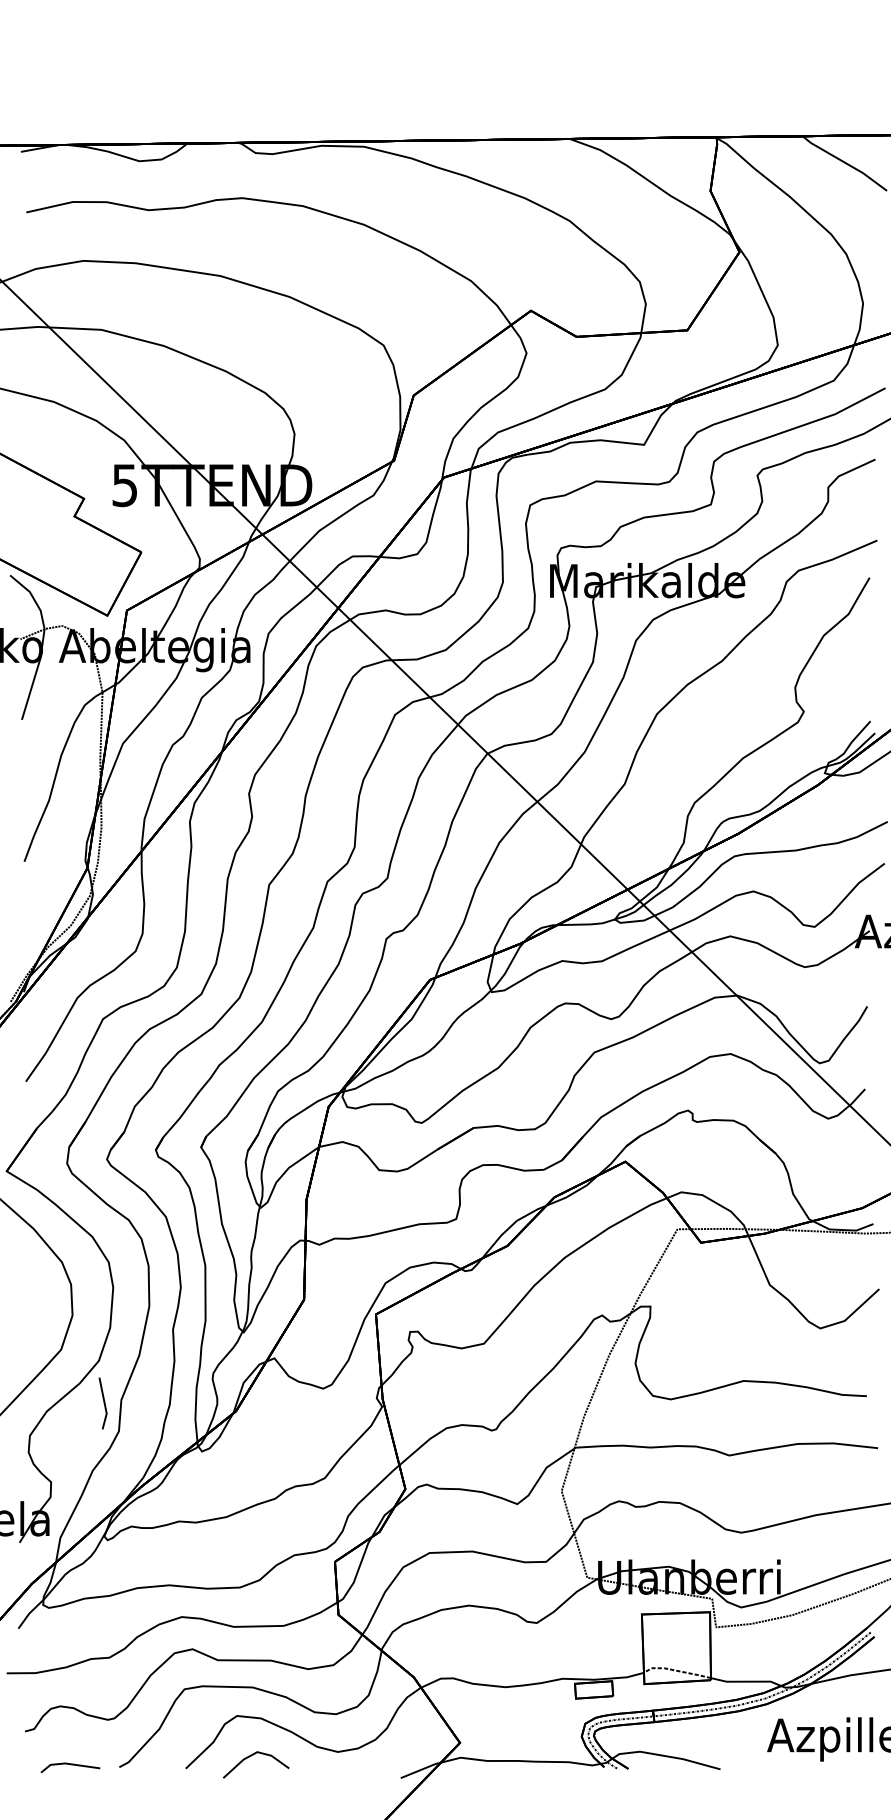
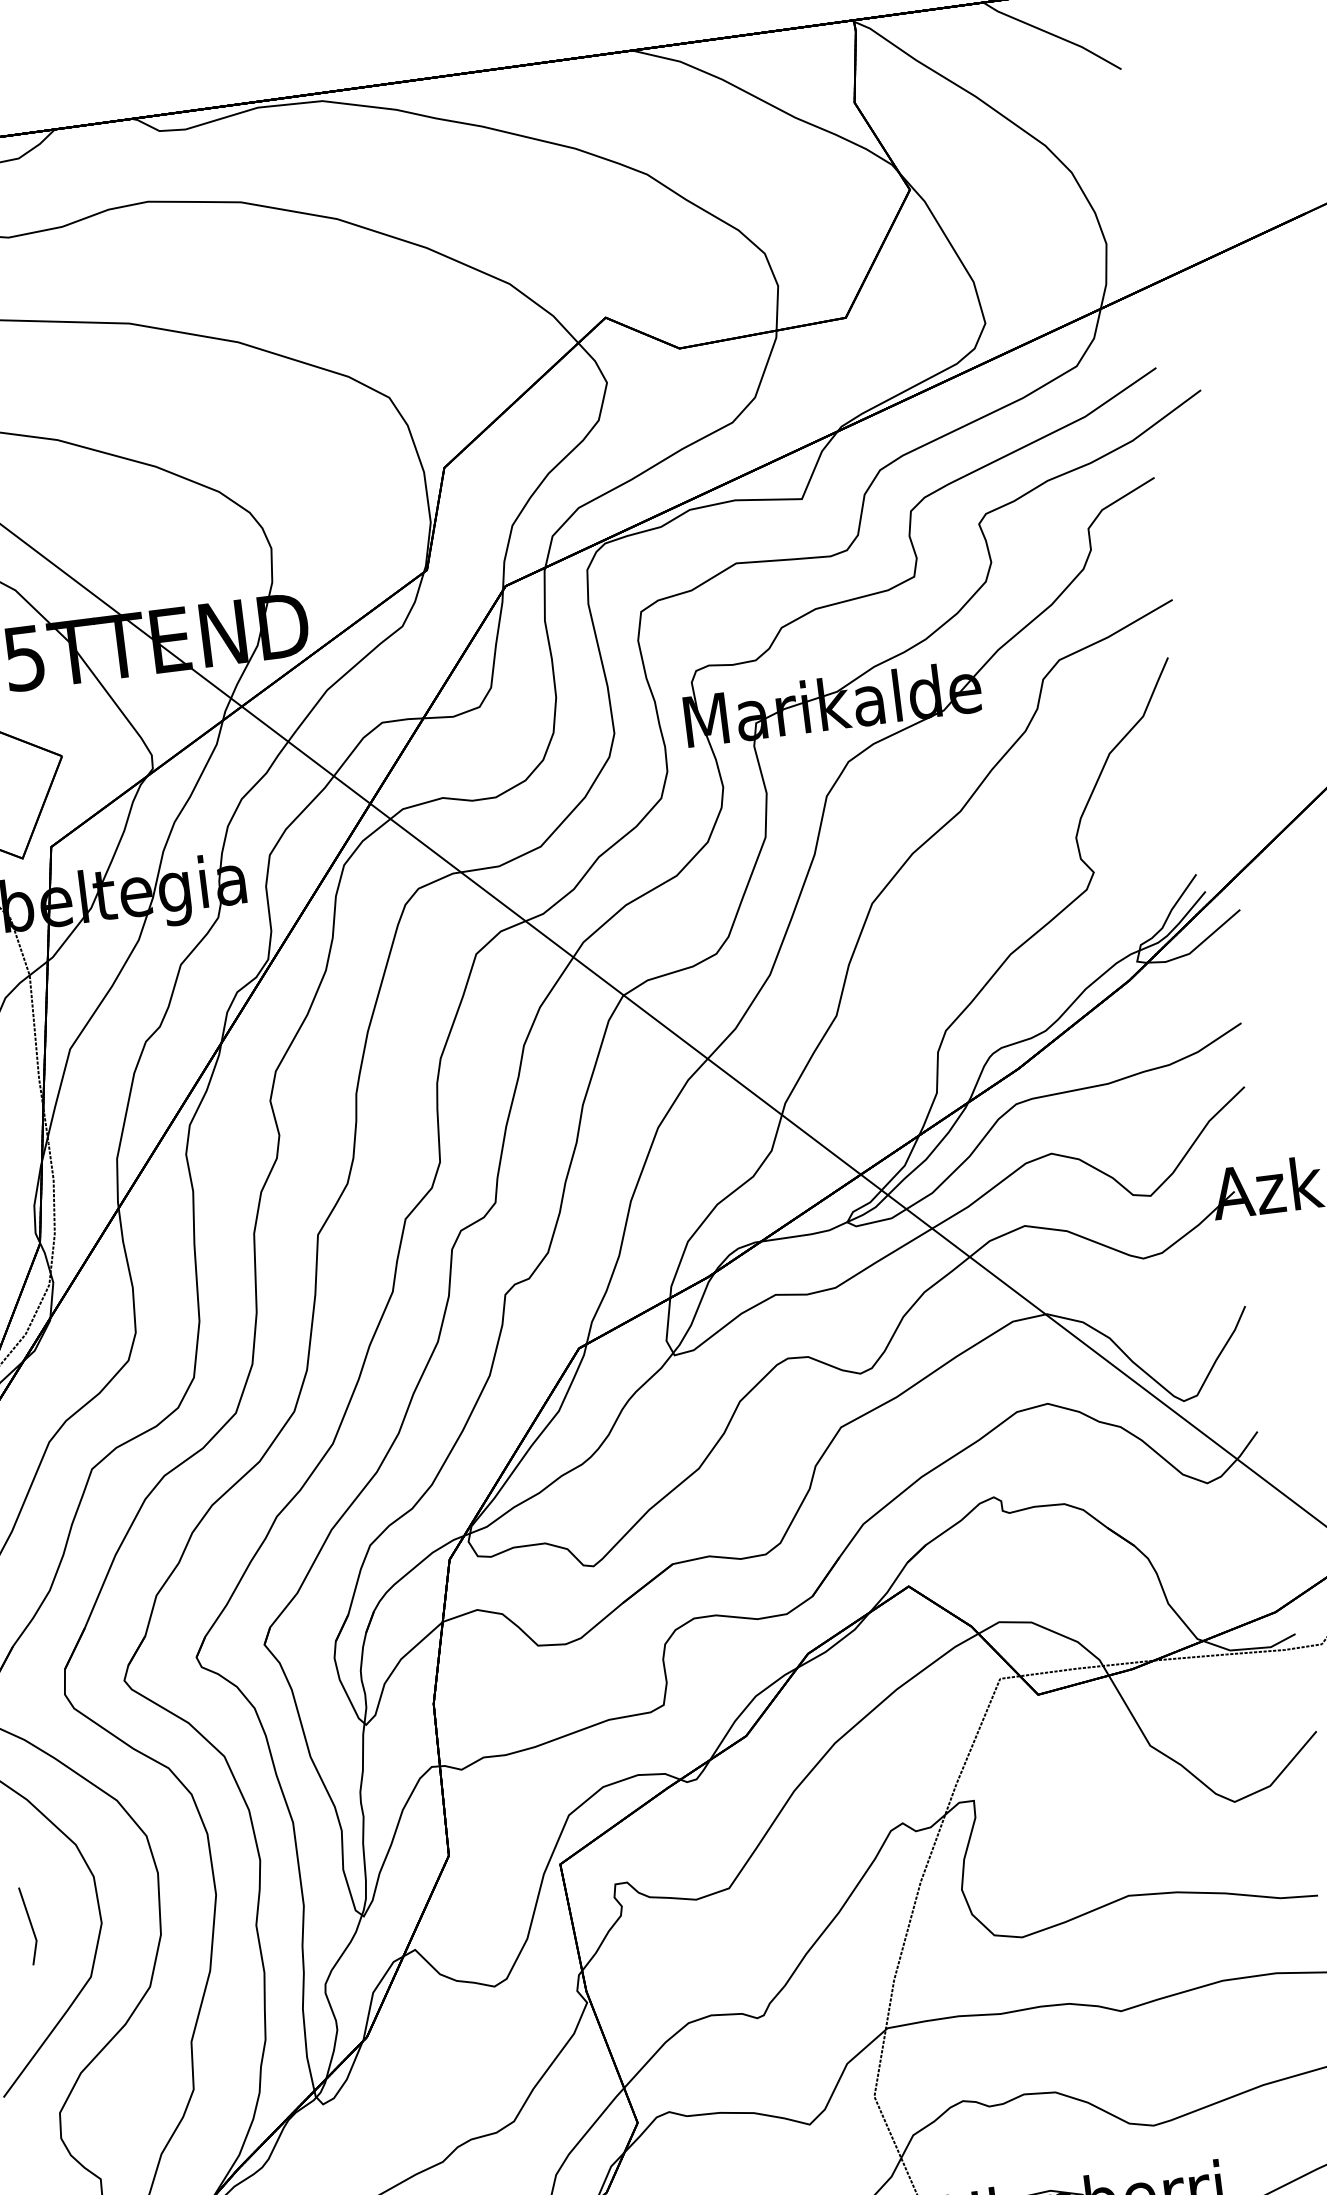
line: (103, 1403) -> (29, 1925), moved

